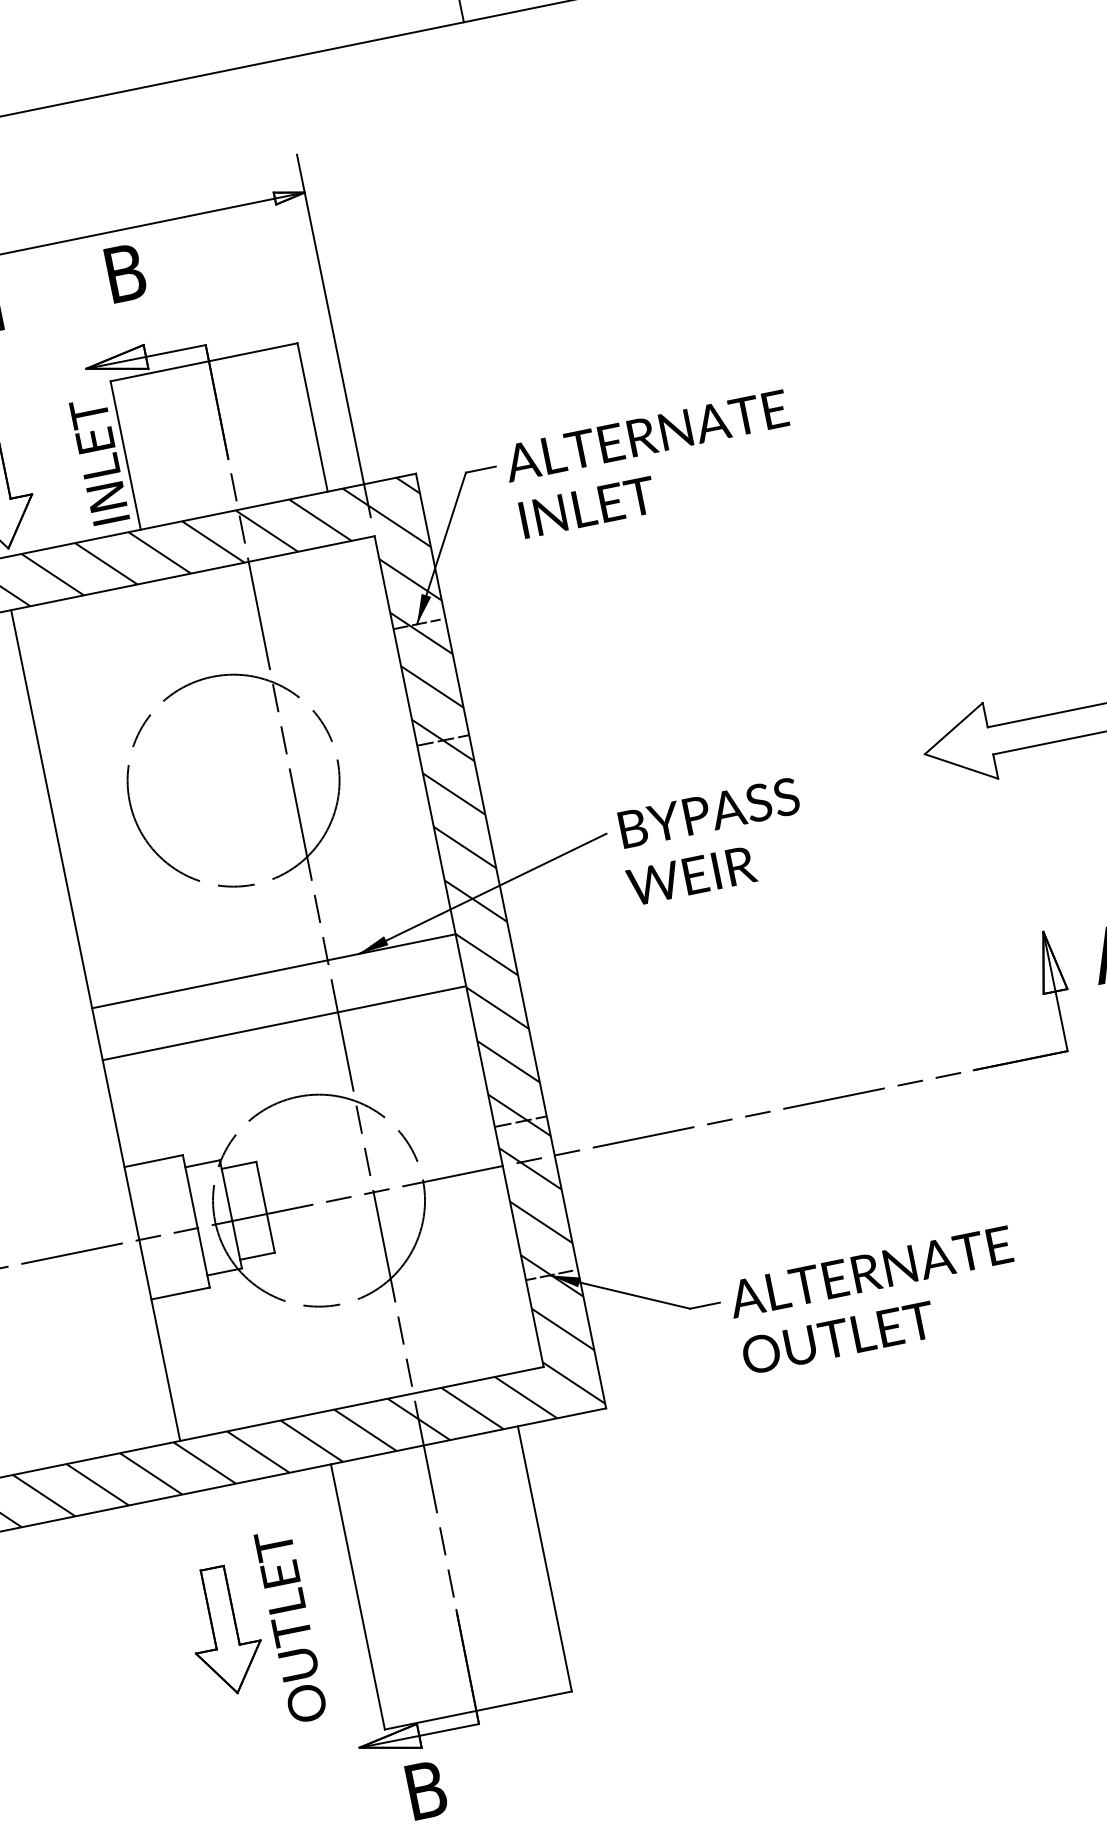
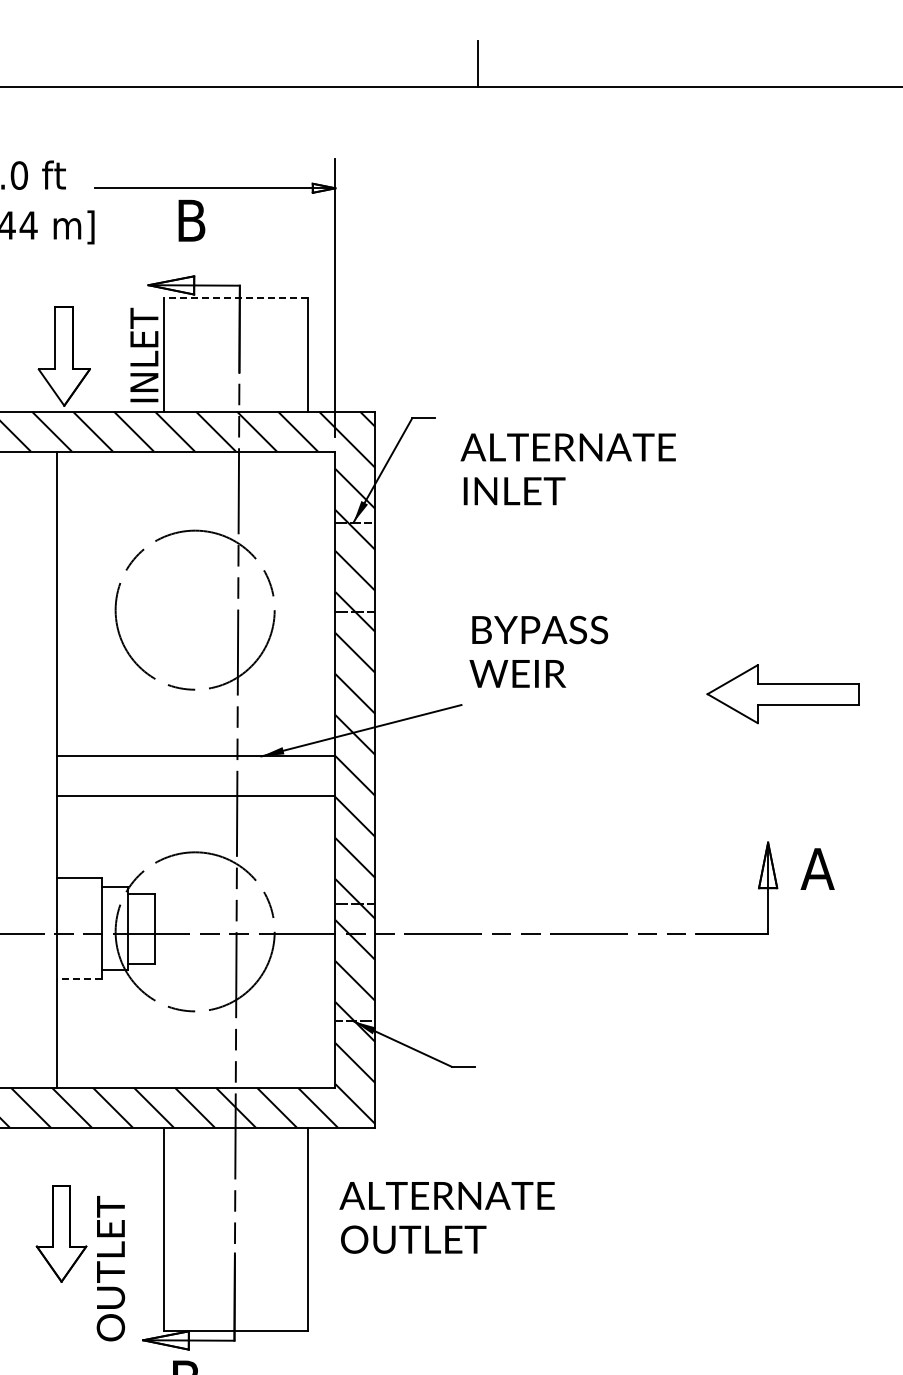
line: (204, 362) -> (236, 298), solid -> dashed
text: (651, 464) -> (567, 469), moved
text: (712, 841) -> (538, 651), moved
line: (179, 1293) -> (78, 979), solid -> dashed
text: (875, 1300) -> (446, 1217), moved
text: (290, 1626) -> (110, 1268), moved

